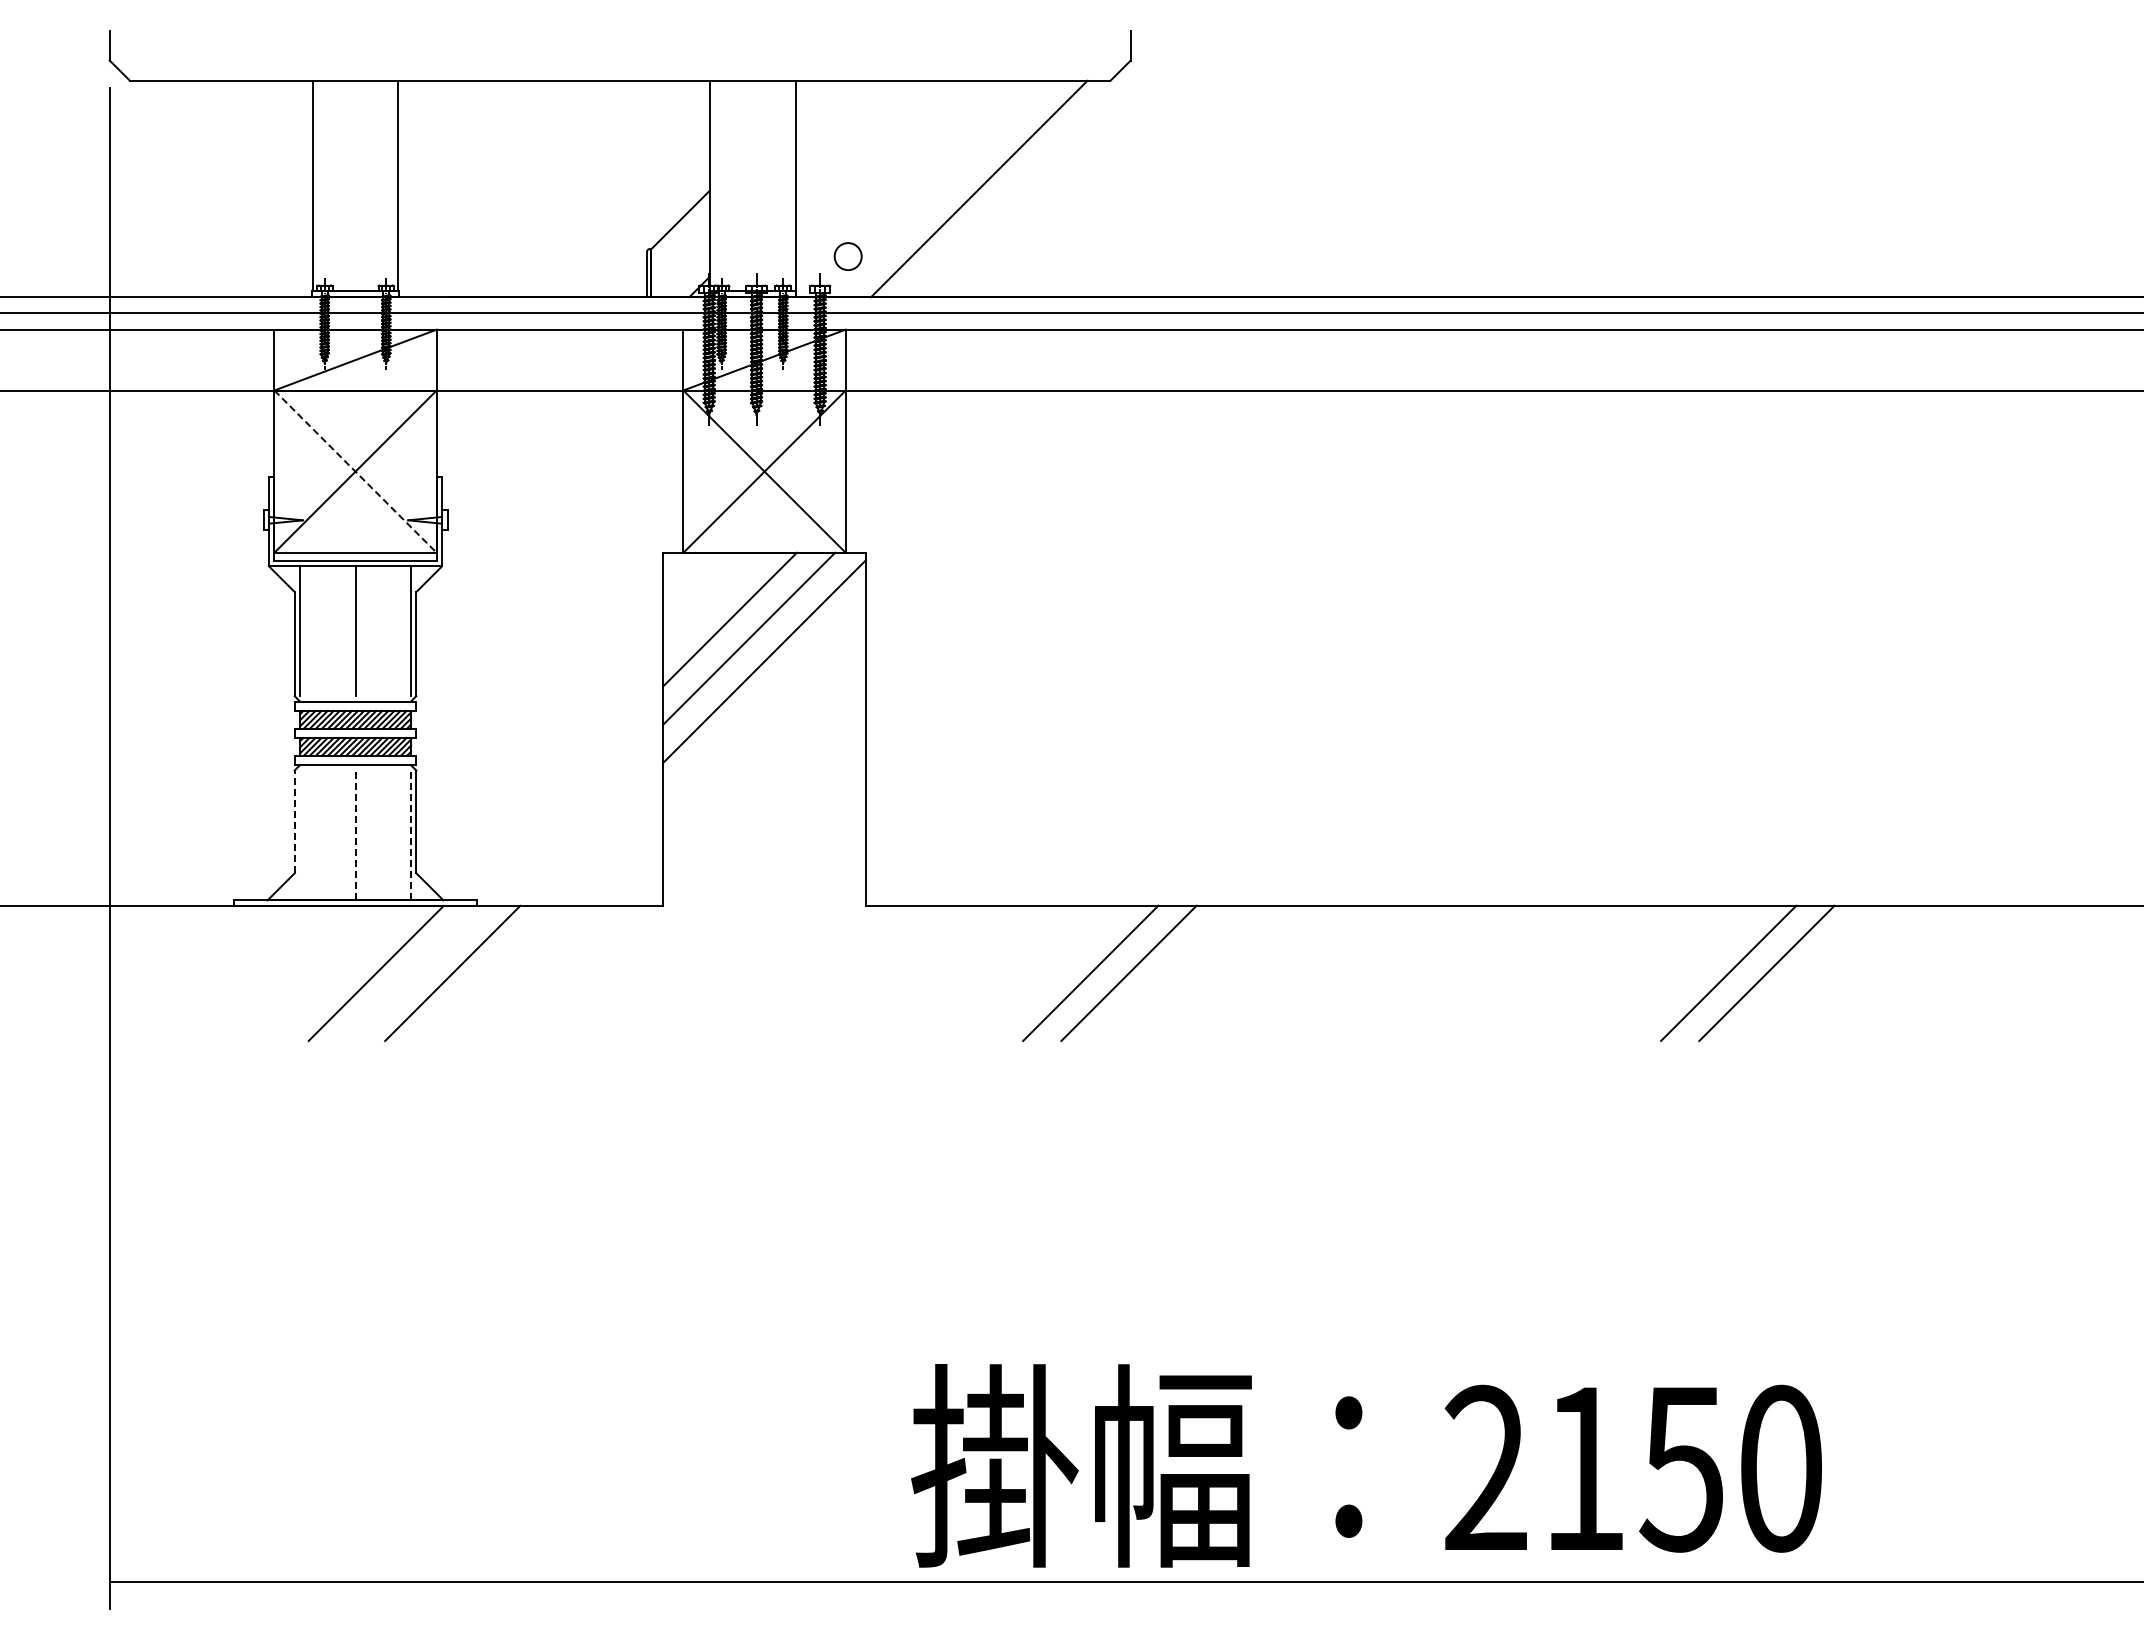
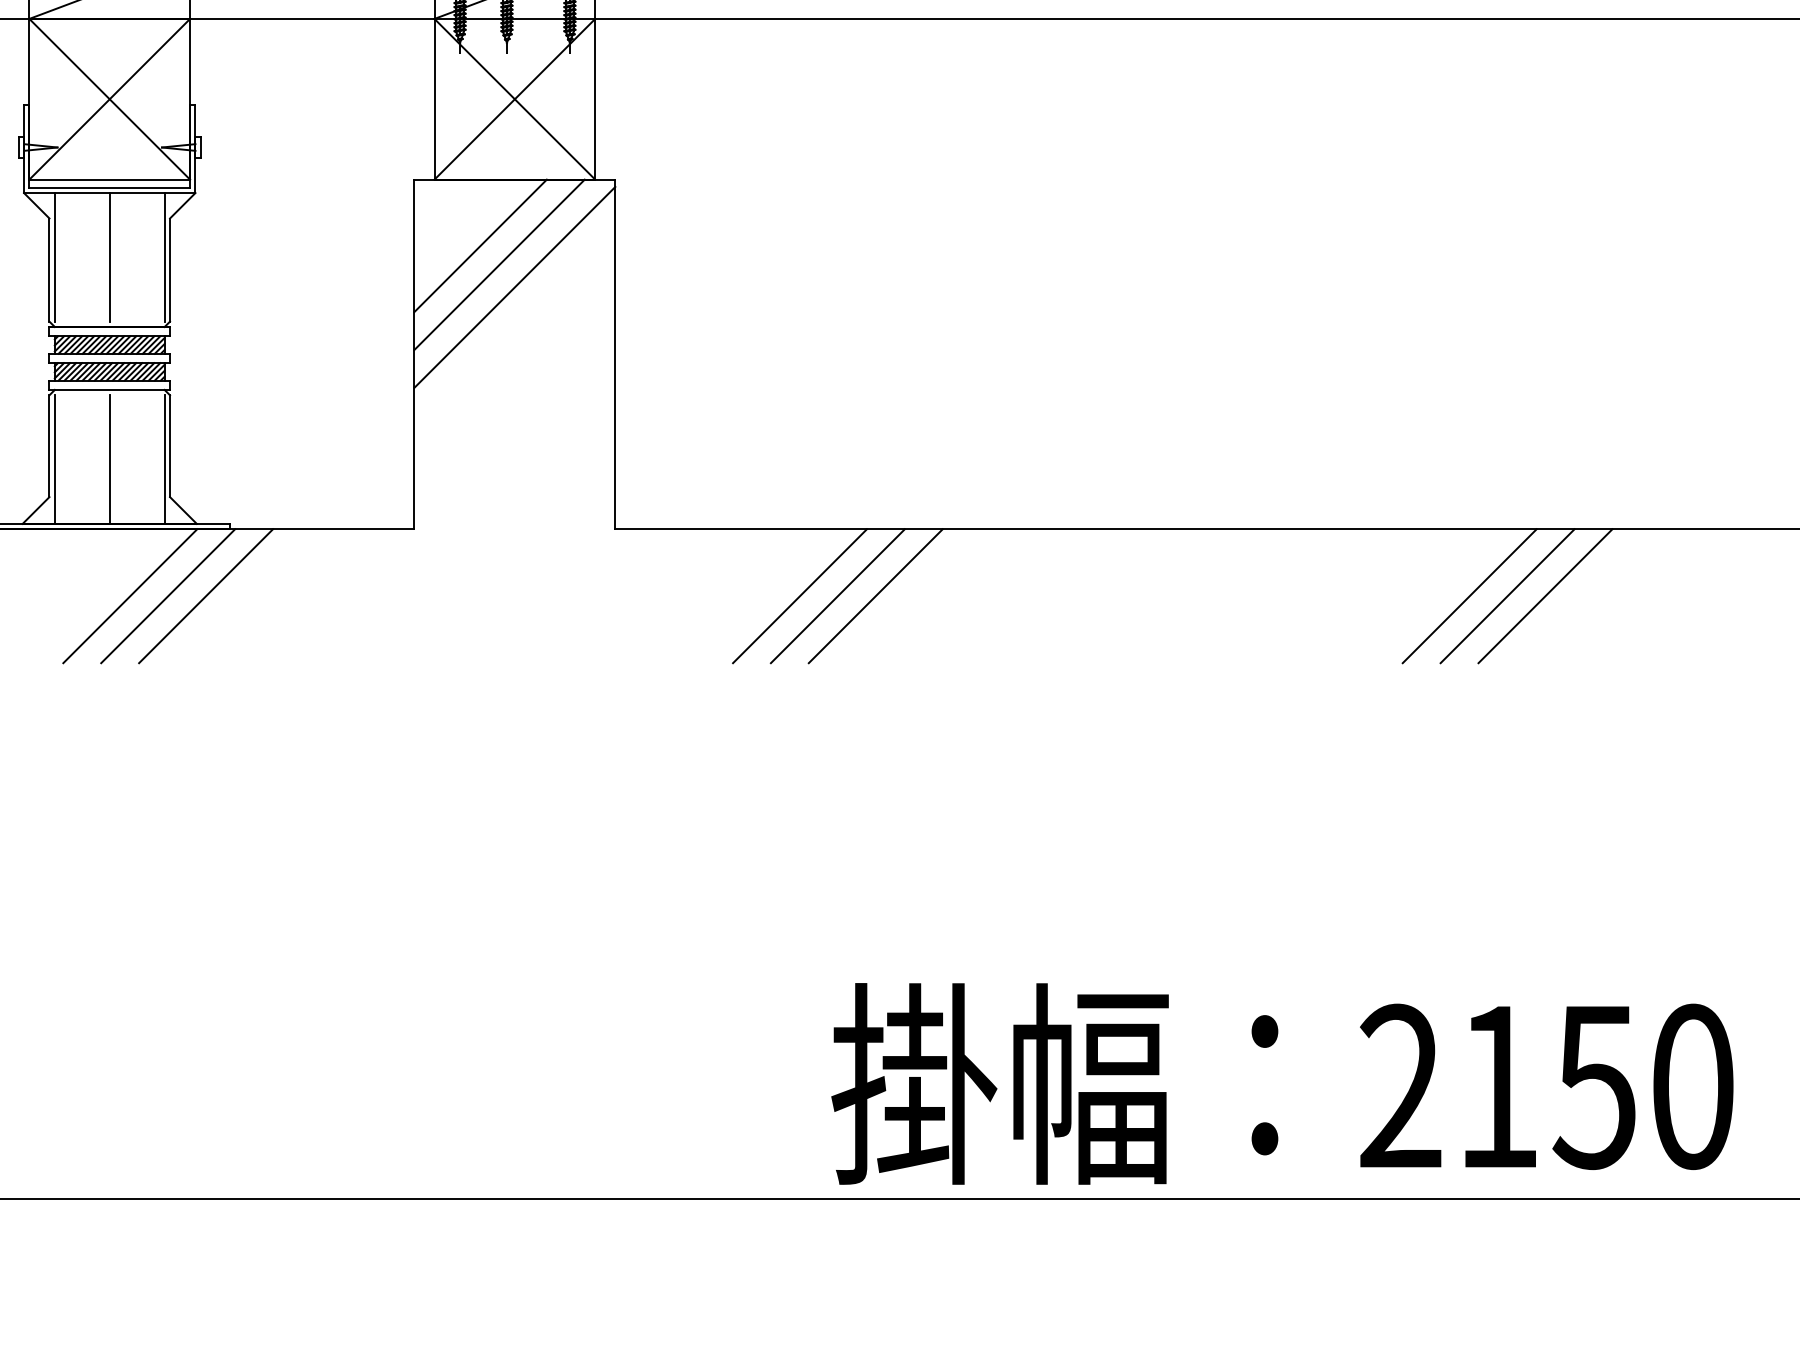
line: (355, 471) -> (109, 99), dashed -> solid
line: (294, 821) -> (49, 445), dashed -> solid
line: (300, 835) -> (55, 459), added
line: (355, 835) -> (109, 459), dashed -> solid
line: (410, 835) -> (164, 459), dashed -> solid
line: (414, 973) -> (168, 596), added
line: (1052, 973) -> (800, 596), added
line: (1804, 973) -> (1544, 596), added
text: (1366, 1465) -> (1282, 1083), moved

